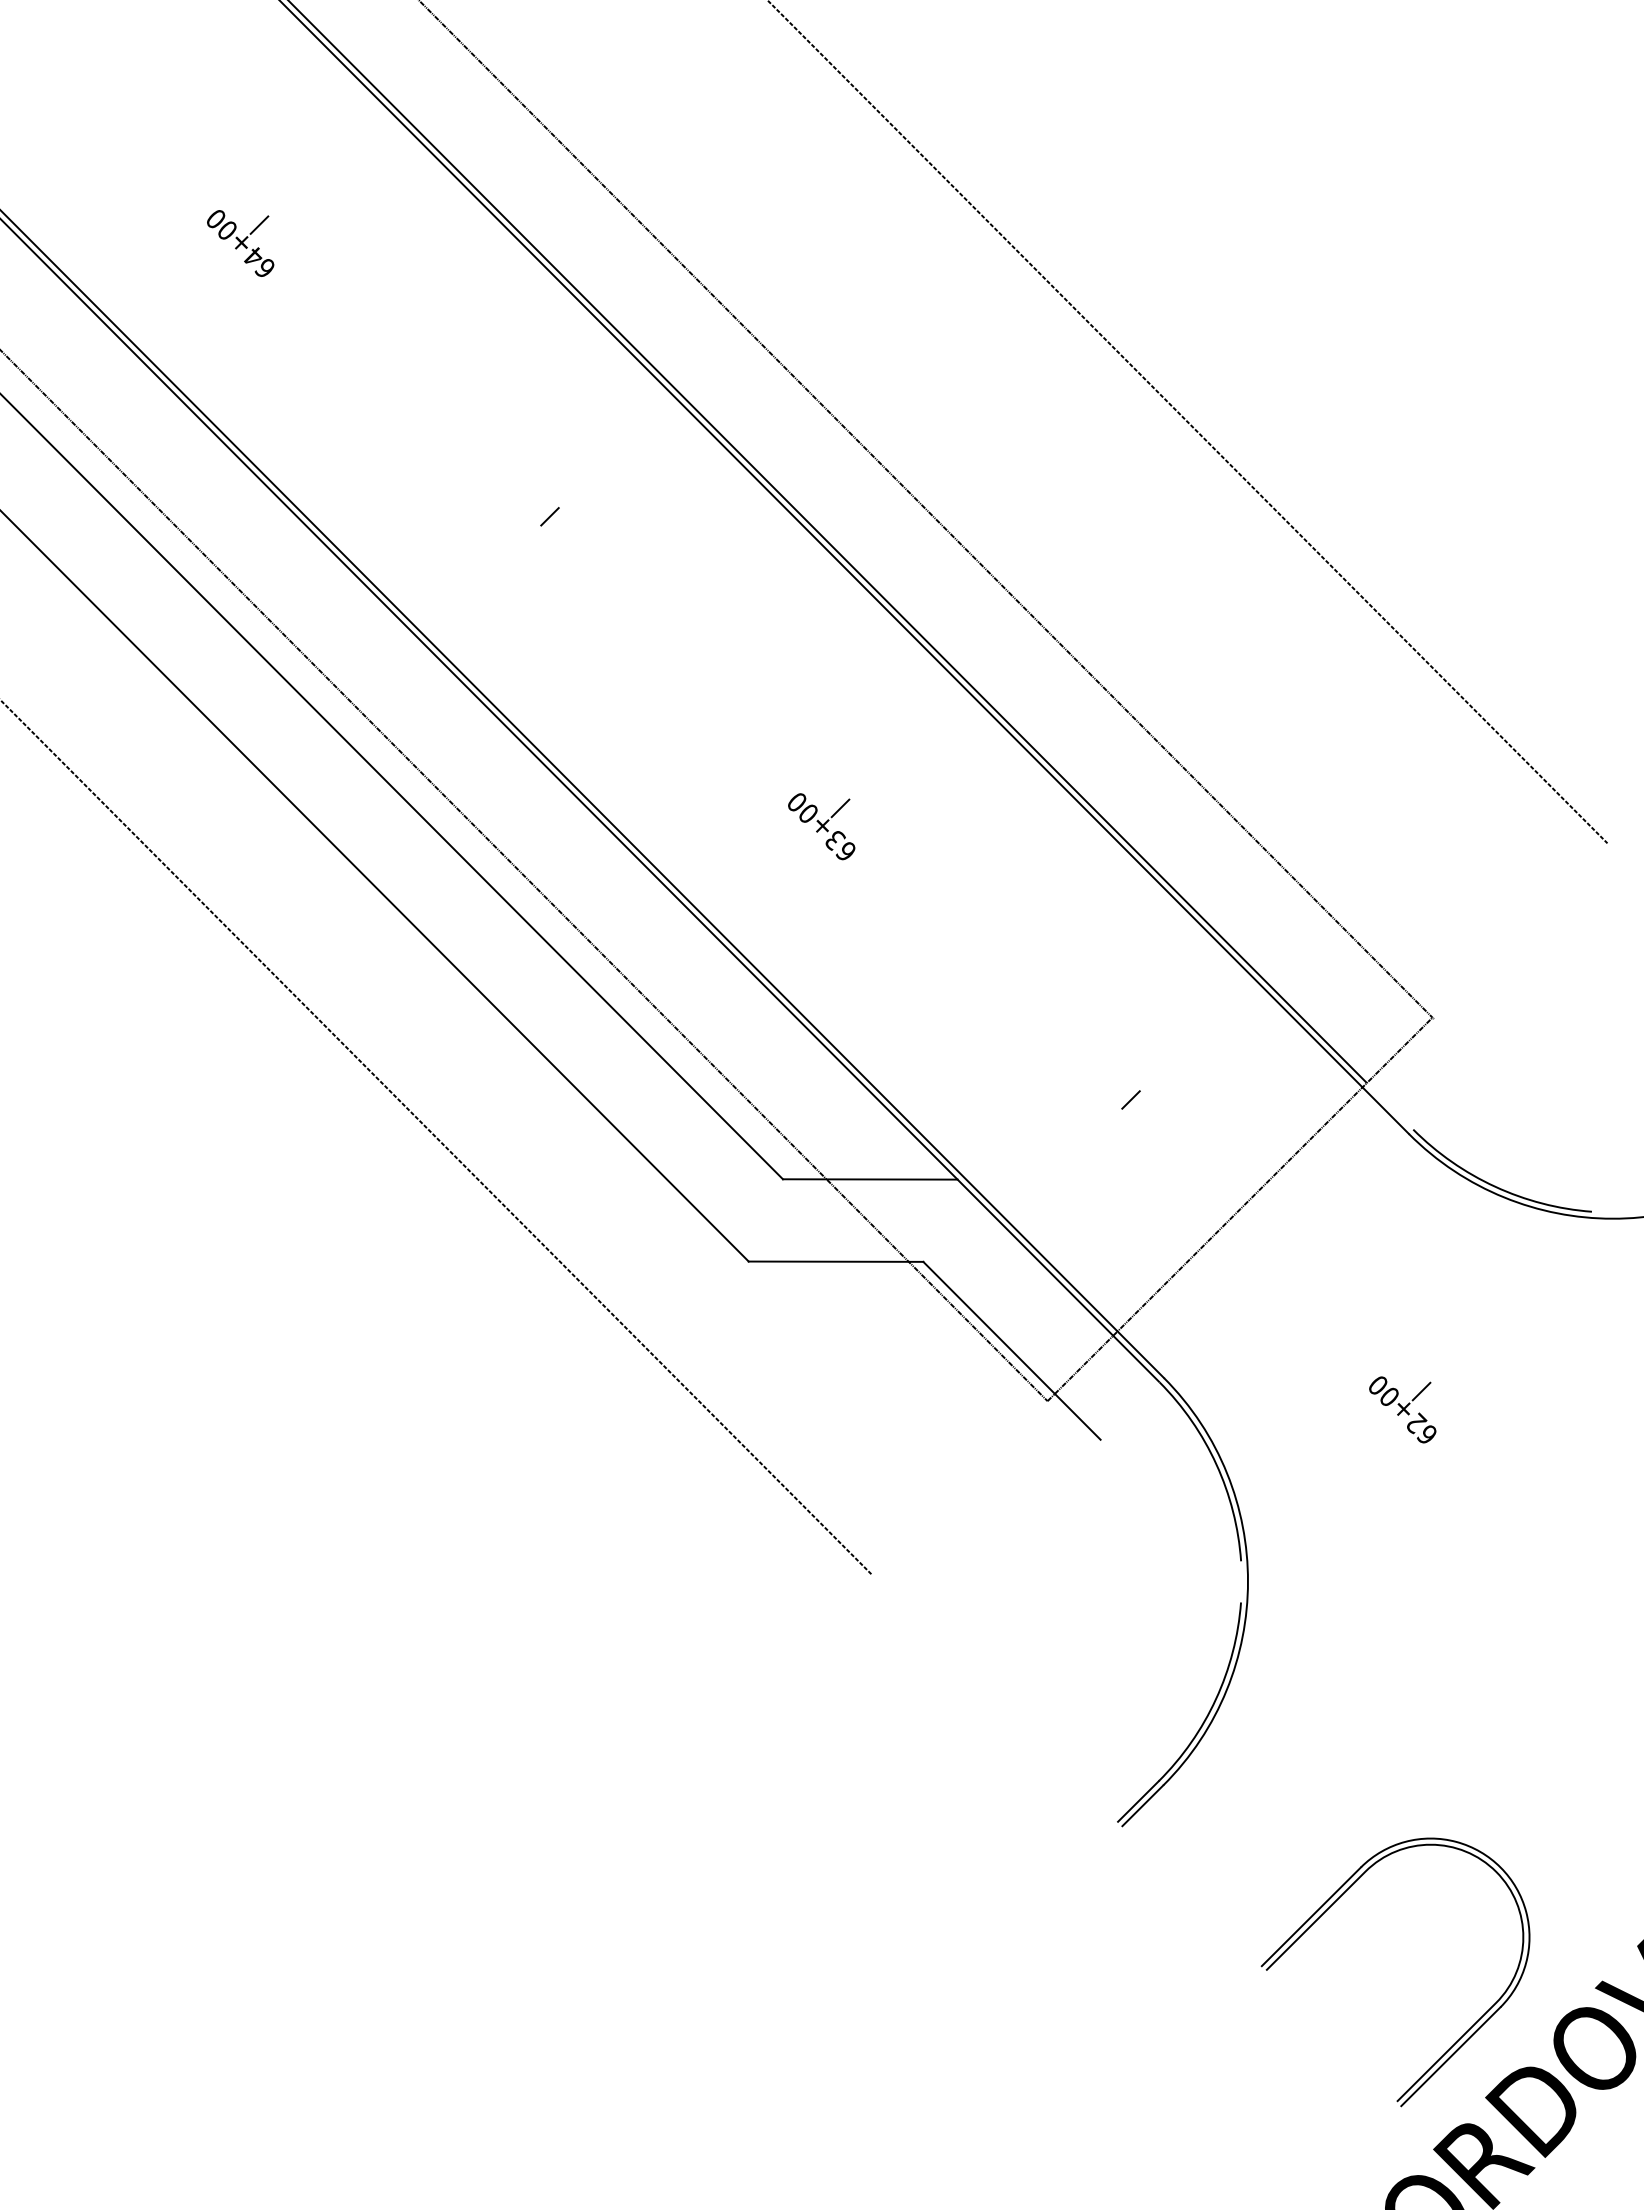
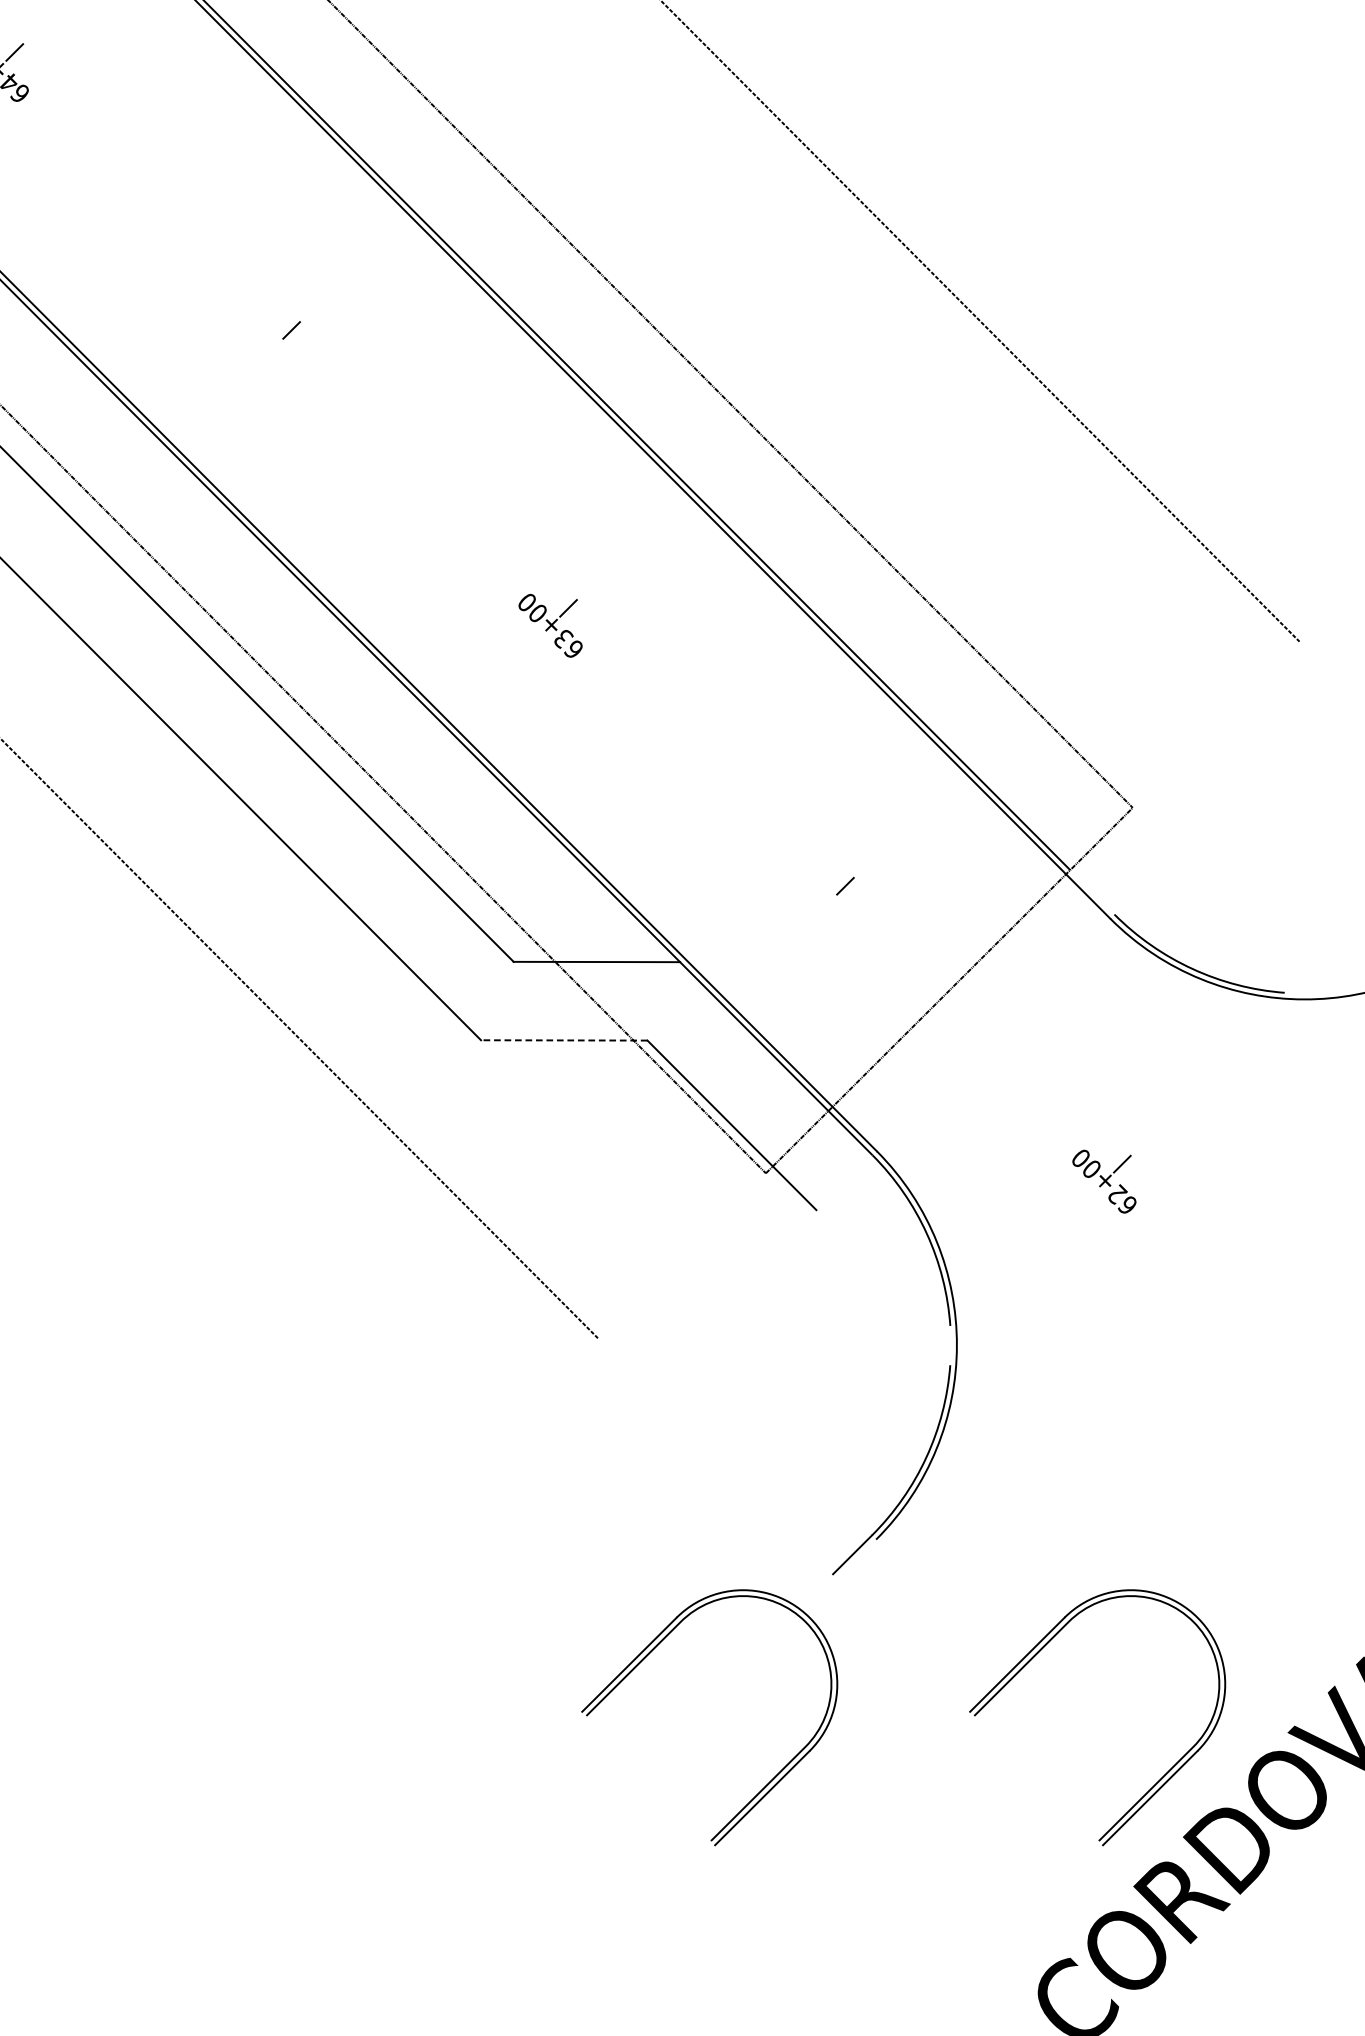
line: (835, 1261) -> (563, 1040), solid -> dashed
line: (1142, 1805) -> (856, 1558), removed
part: (923, 1907) -> (647, 1655), added

